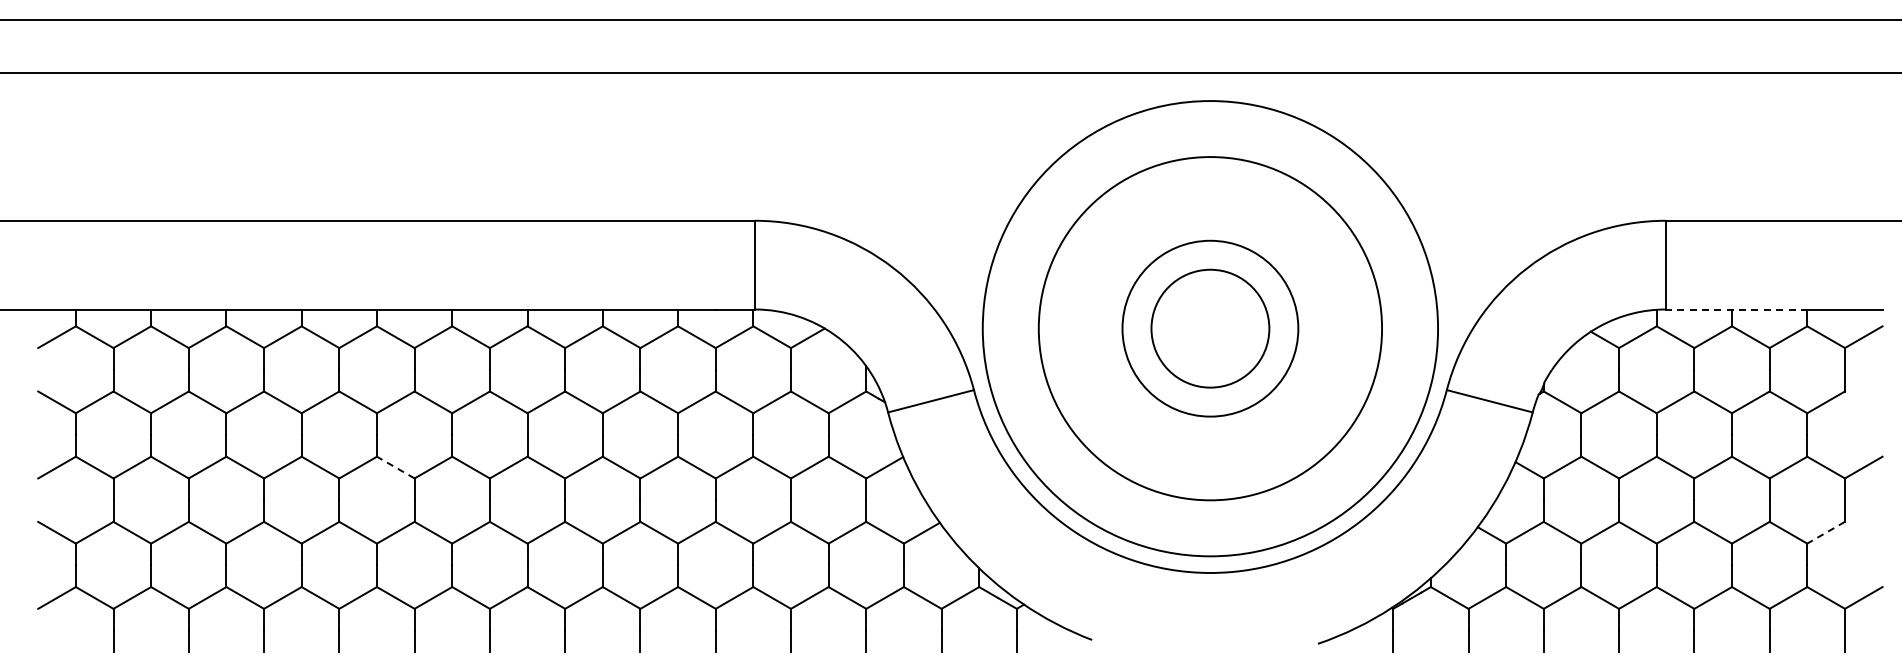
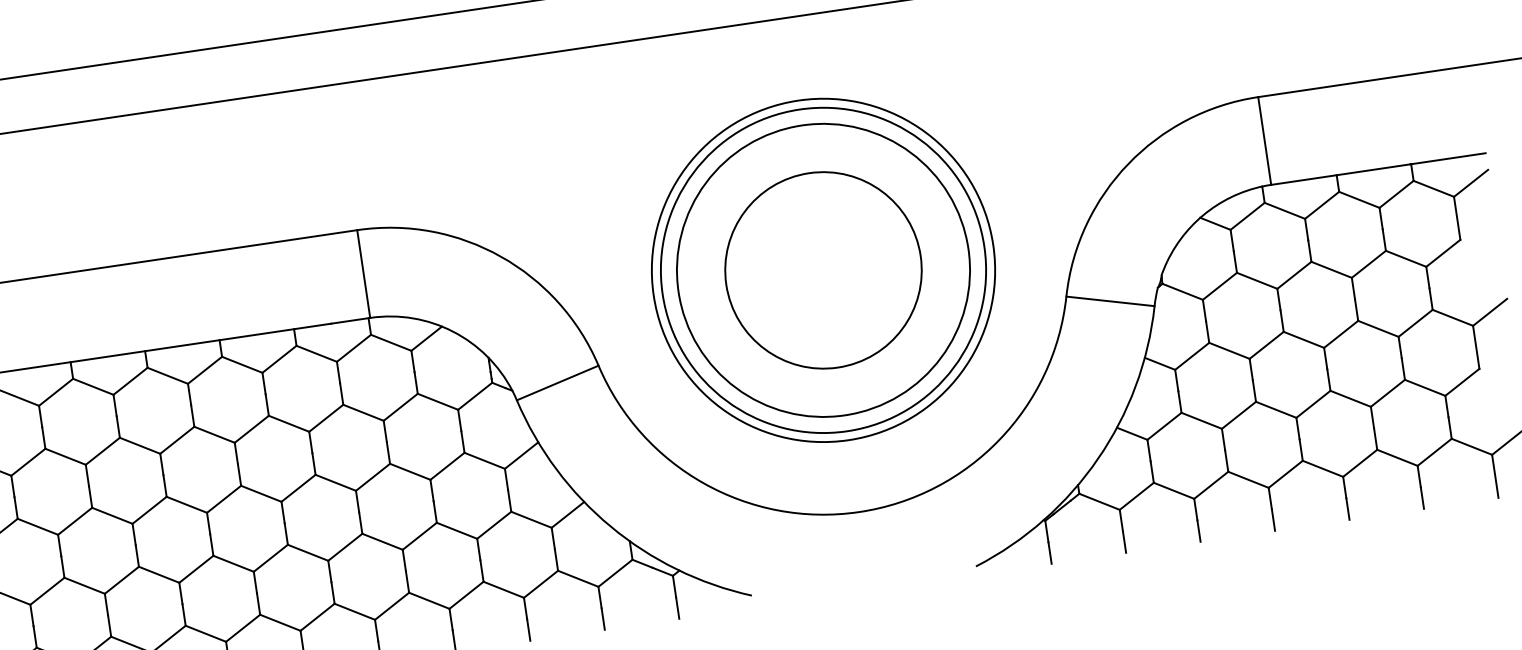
line: (1736, 309) -> (1341, 174), dashed -> solid
circle: (1209, 328) -> (822, 270), size x1.67
circle: (1210, 328) -> (823, 270), size x0.71
circle: (1210, 328) -> (823, 270), size x1.67
line: (395, 467) -> (37, 526), dashed -> solid
line: (1826, 532) -> (1462, 382), dashed -> solid

